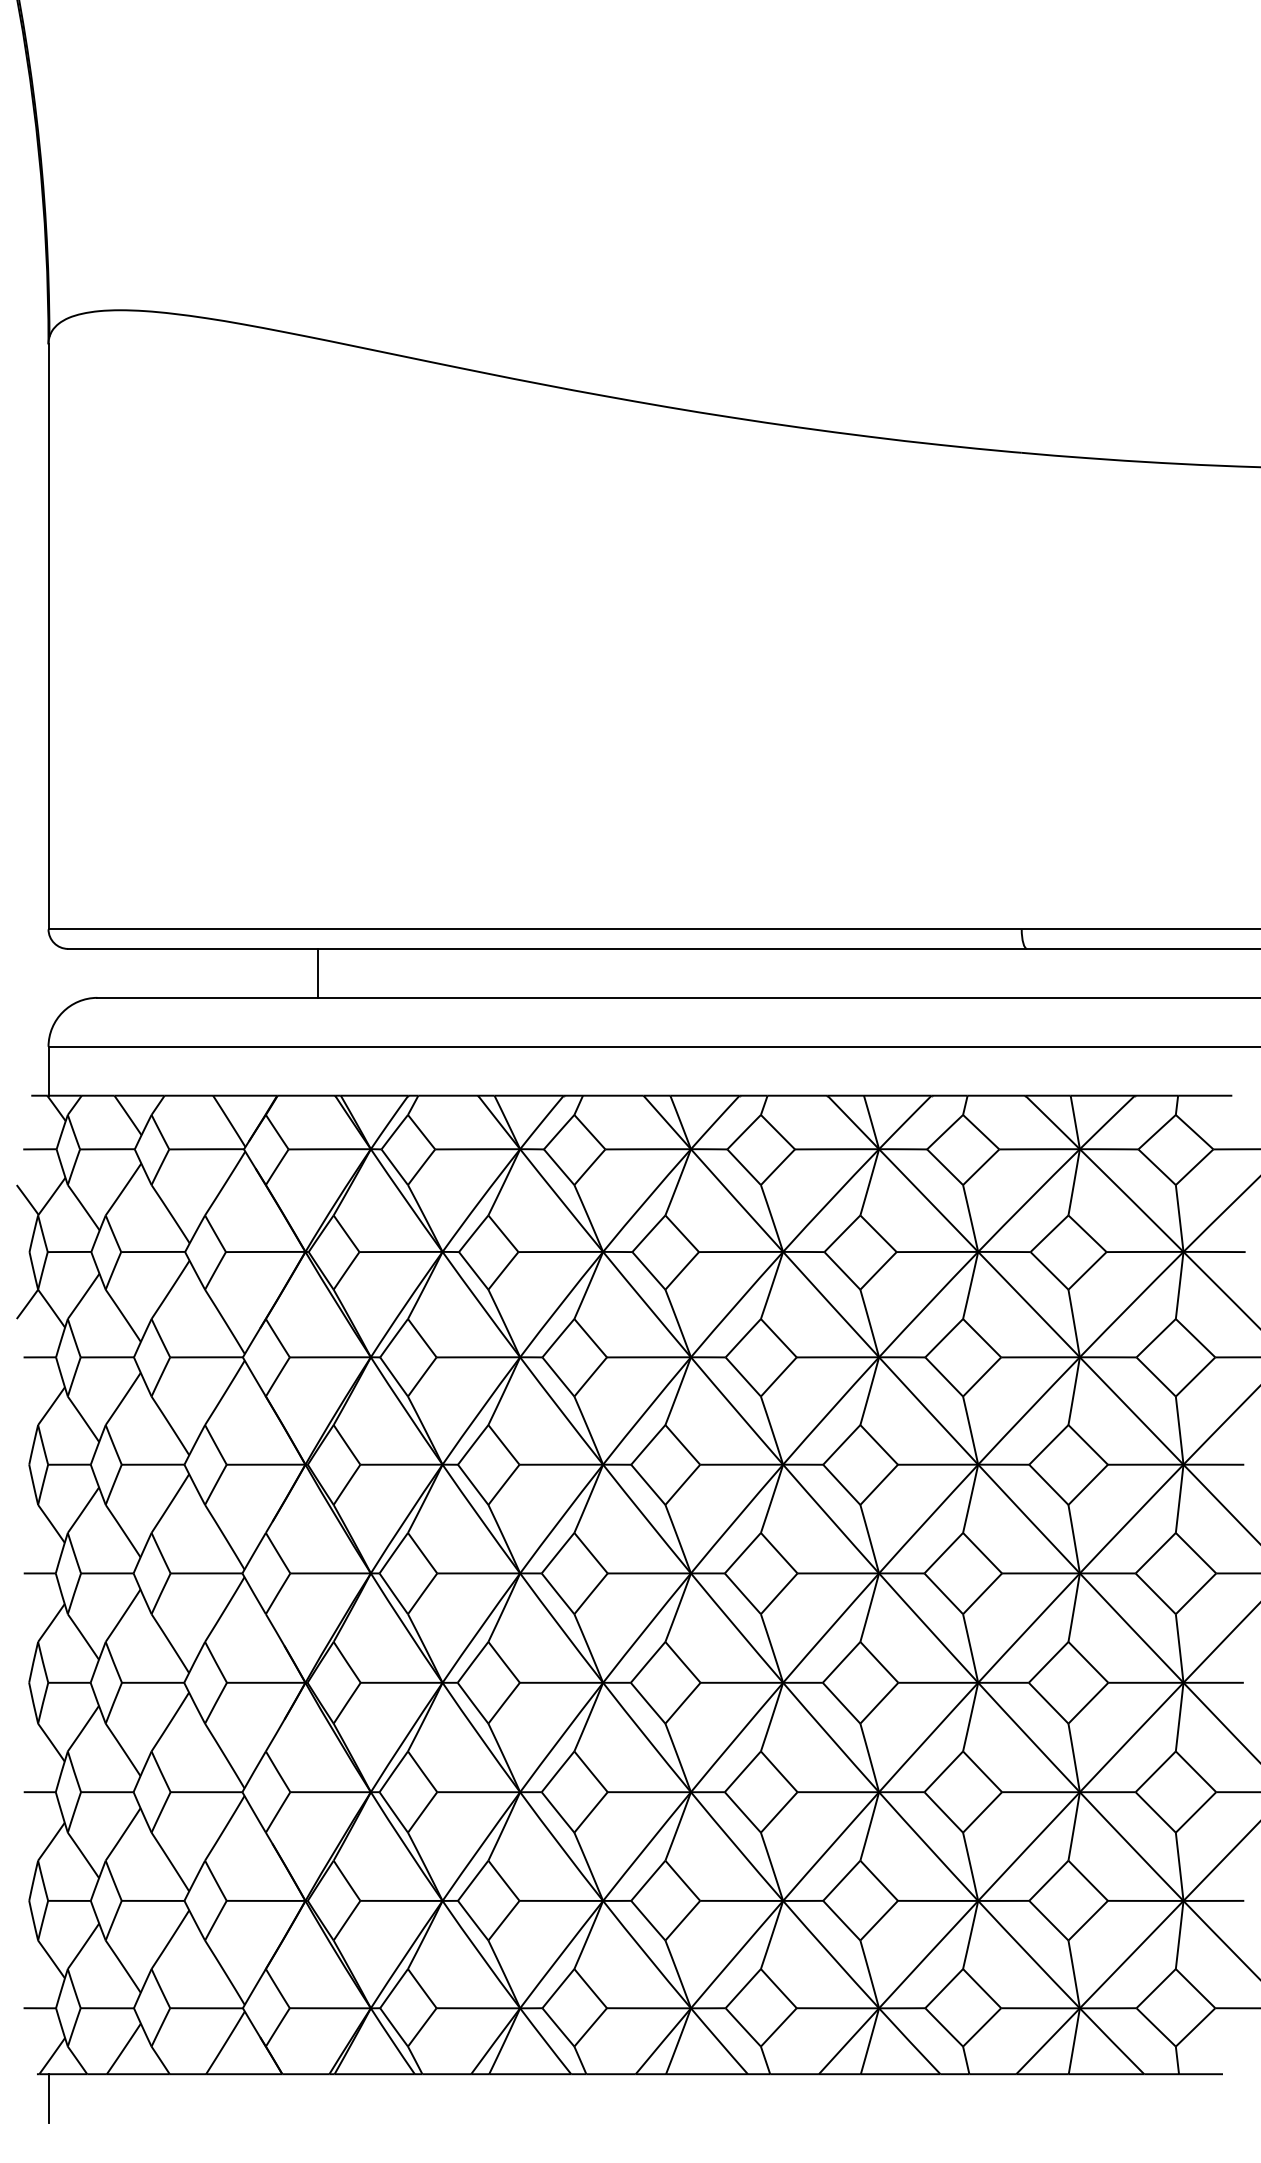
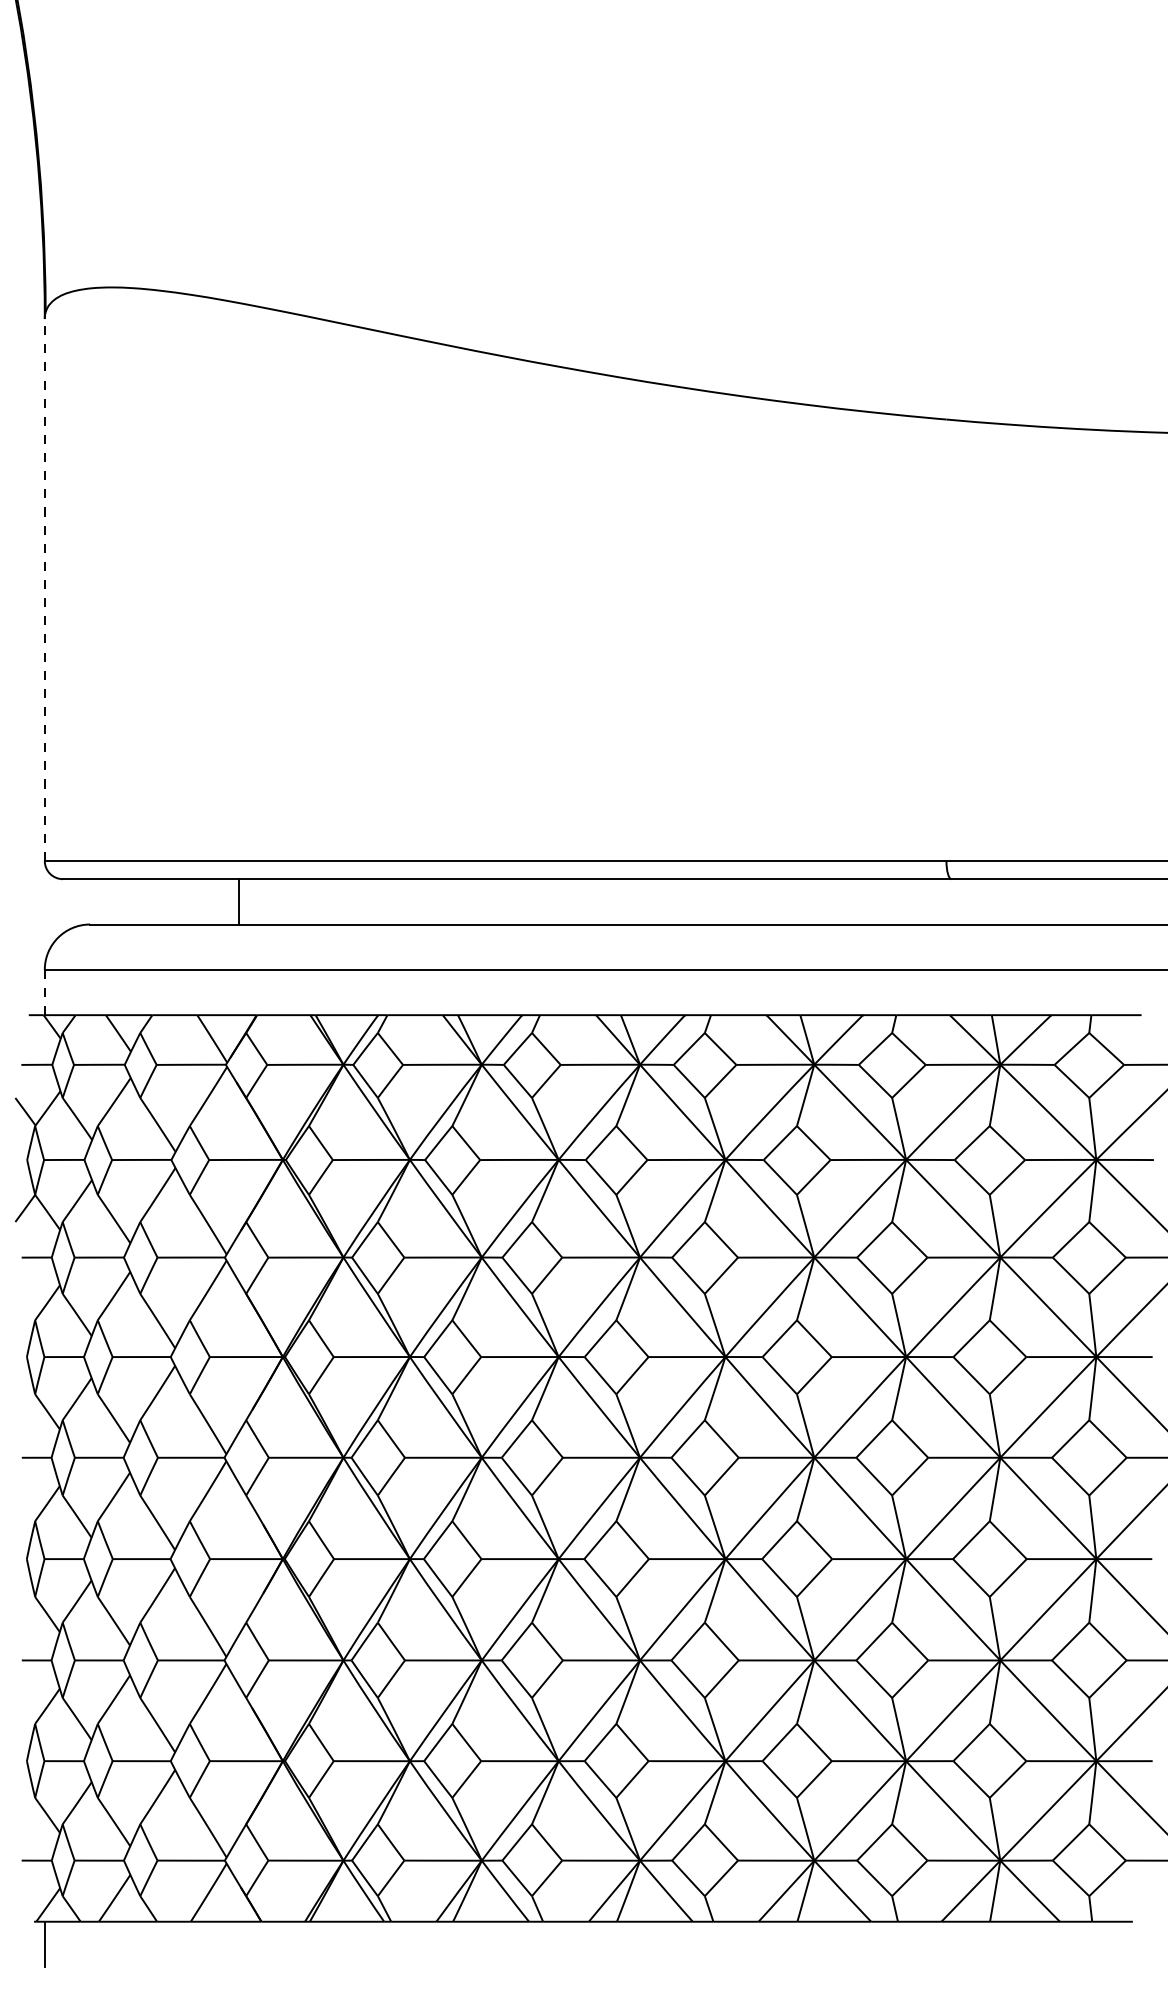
line: (48, 636) -> (44, 589), solid -> dashed
line: (317, 972) -> (239, 901), moved
line: (48, 1071) -> (44, 992), solid -> dashed

